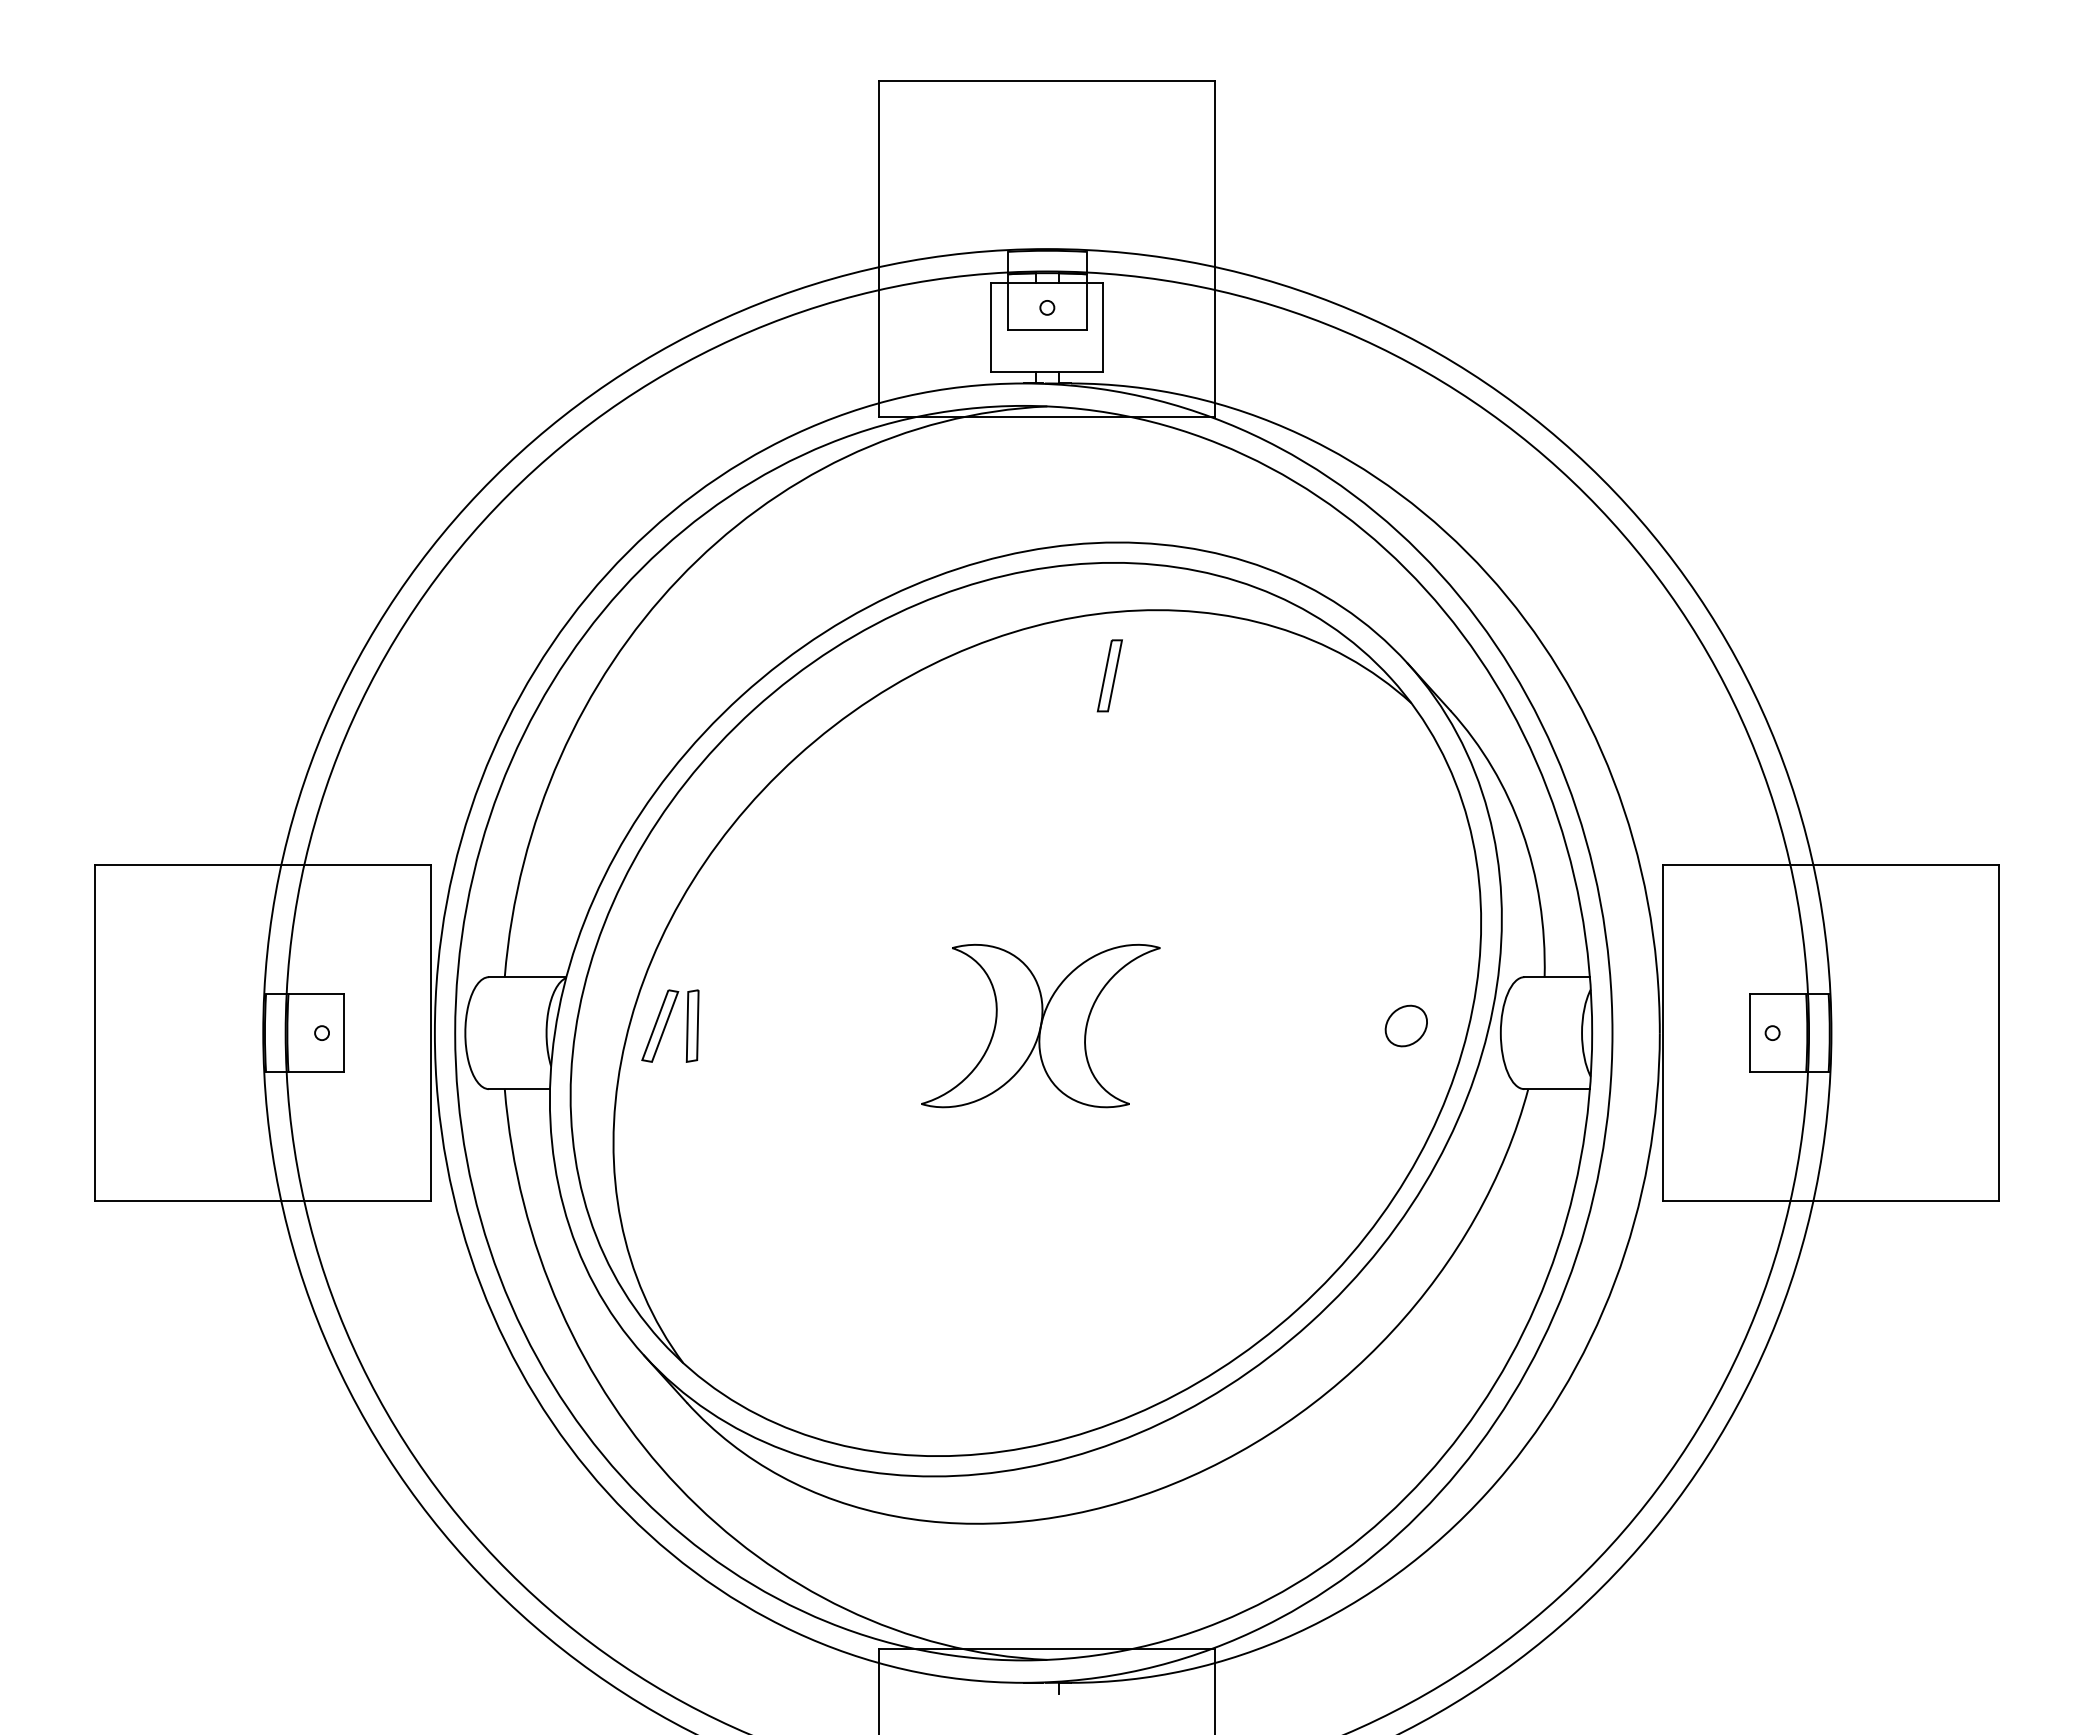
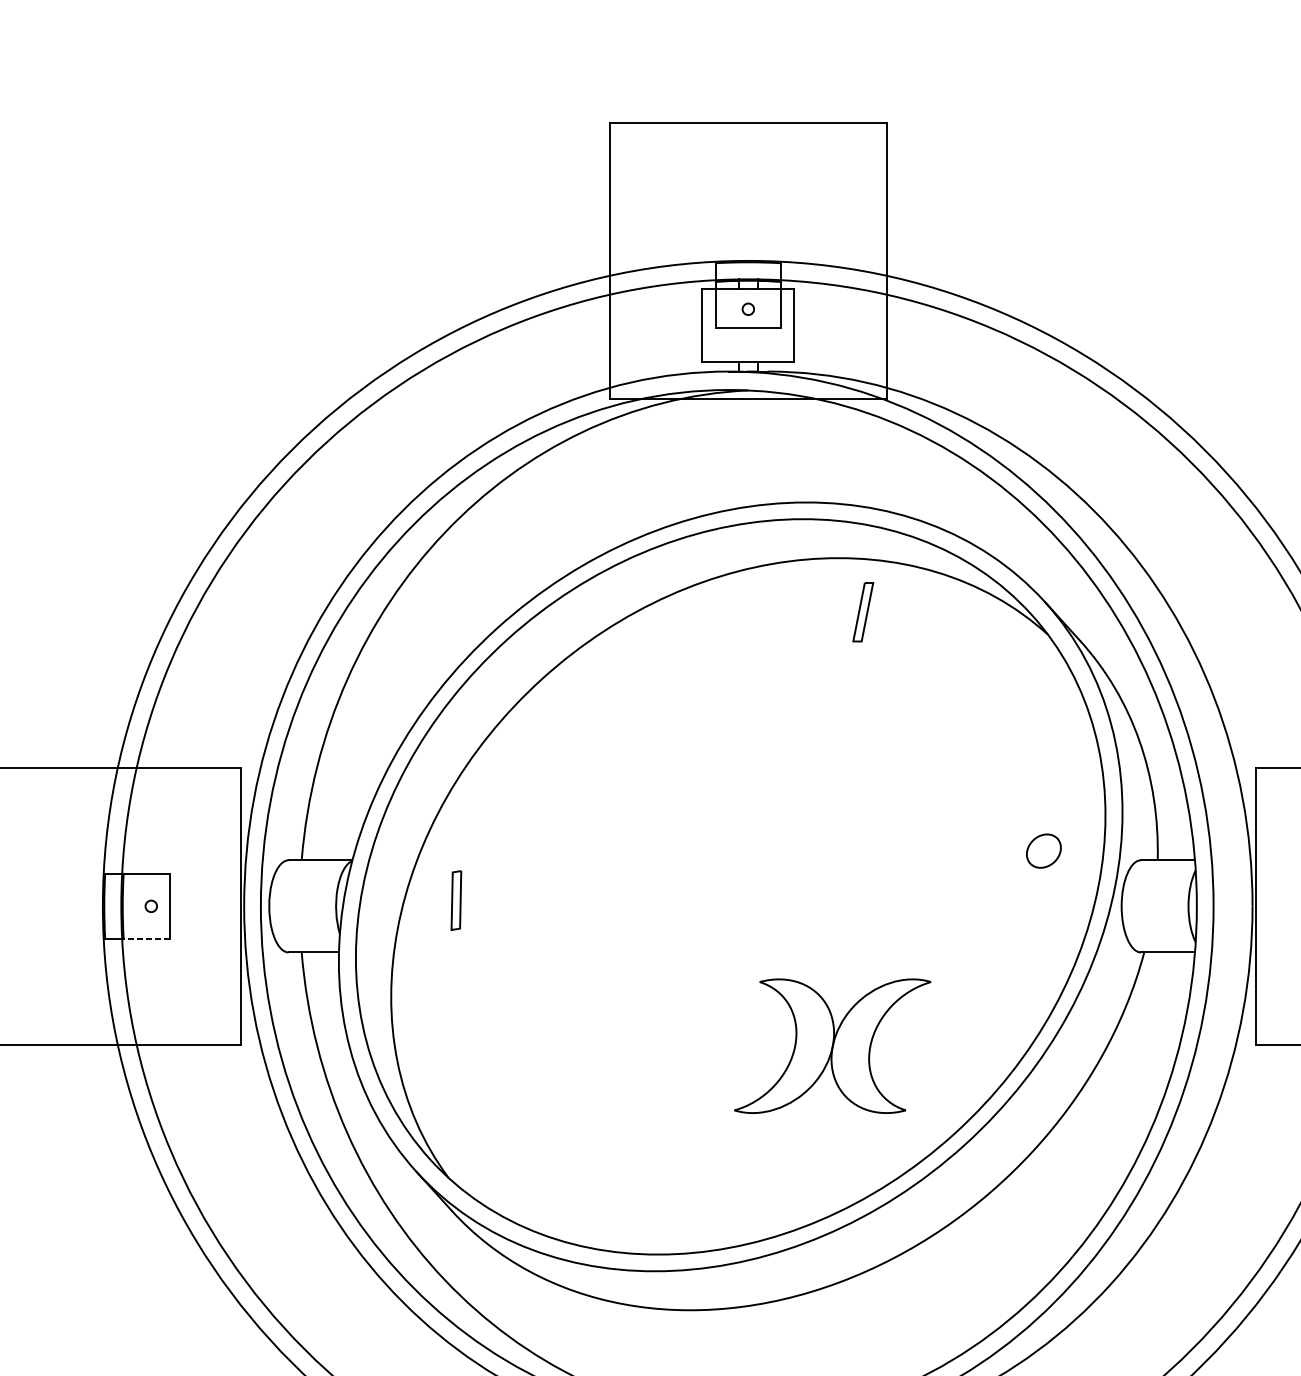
part: (1109, 675) -> (862, 611), moved
part: (660, 1025) -> (429, 900), removed
part: (1040, 1025) -> (832, 1045), moved
circle: (1405, 1025) -> (1043, 850), moved
line: (316, 1072) -> (146, 938), solid -> dashed

